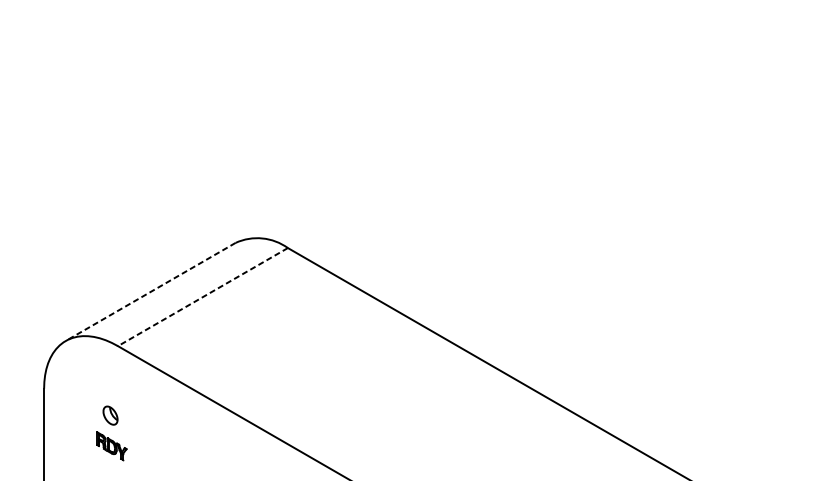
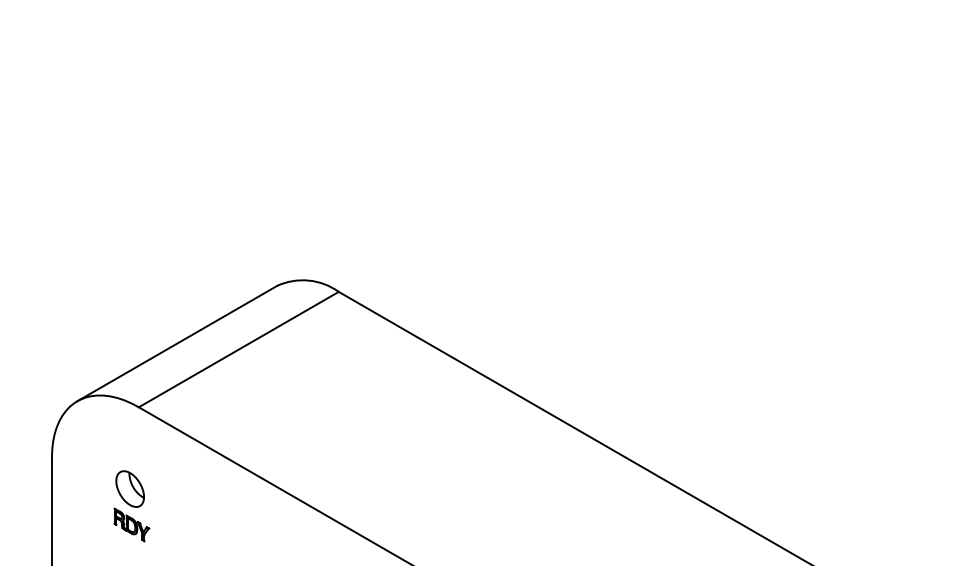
line: (149, 291) -> (176, 343), dashed -> solid
line: (202, 297) -> (238, 349), dashed -> solid
part: (110, 415) -> (129, 488), size x1.67

